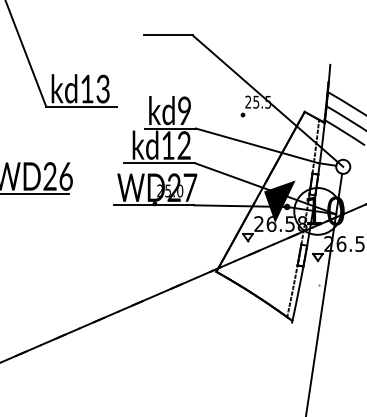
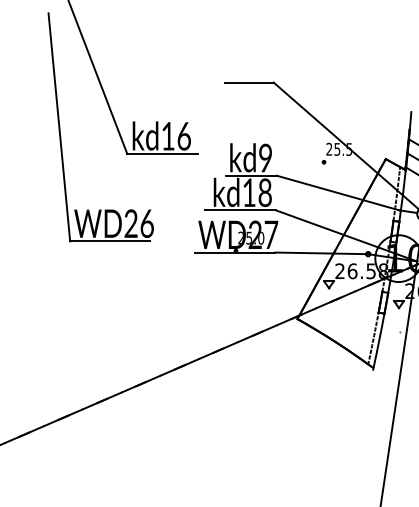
text: (102, 89) -> (183, 136), kd13 -> kd16
text: (183, 146) -> (264, 193), kd12 -> kd18
fill: (279, 201) -> (360, 248), removed

